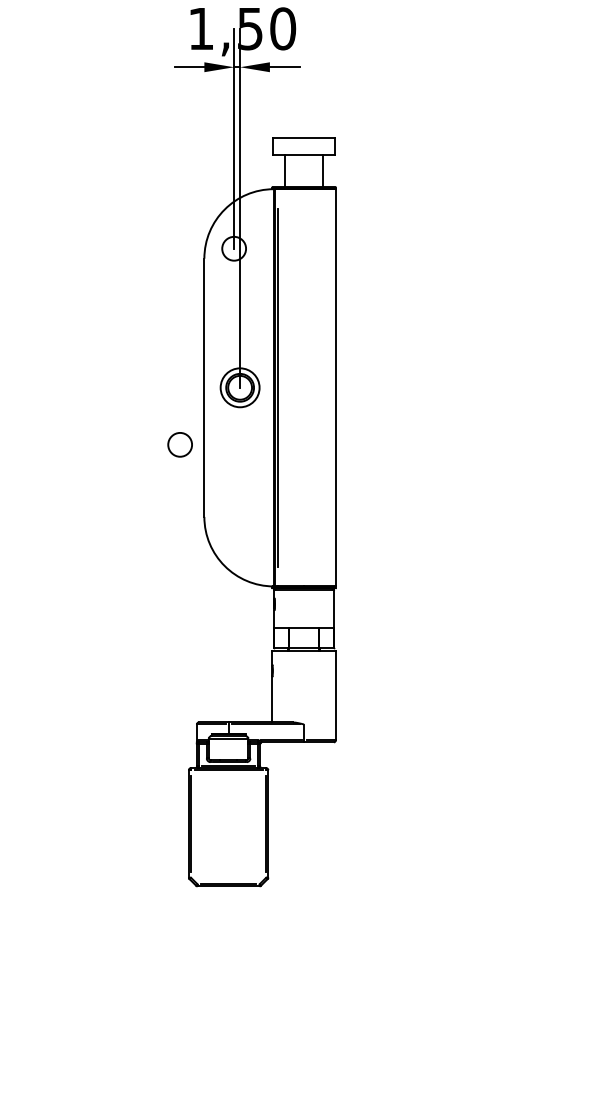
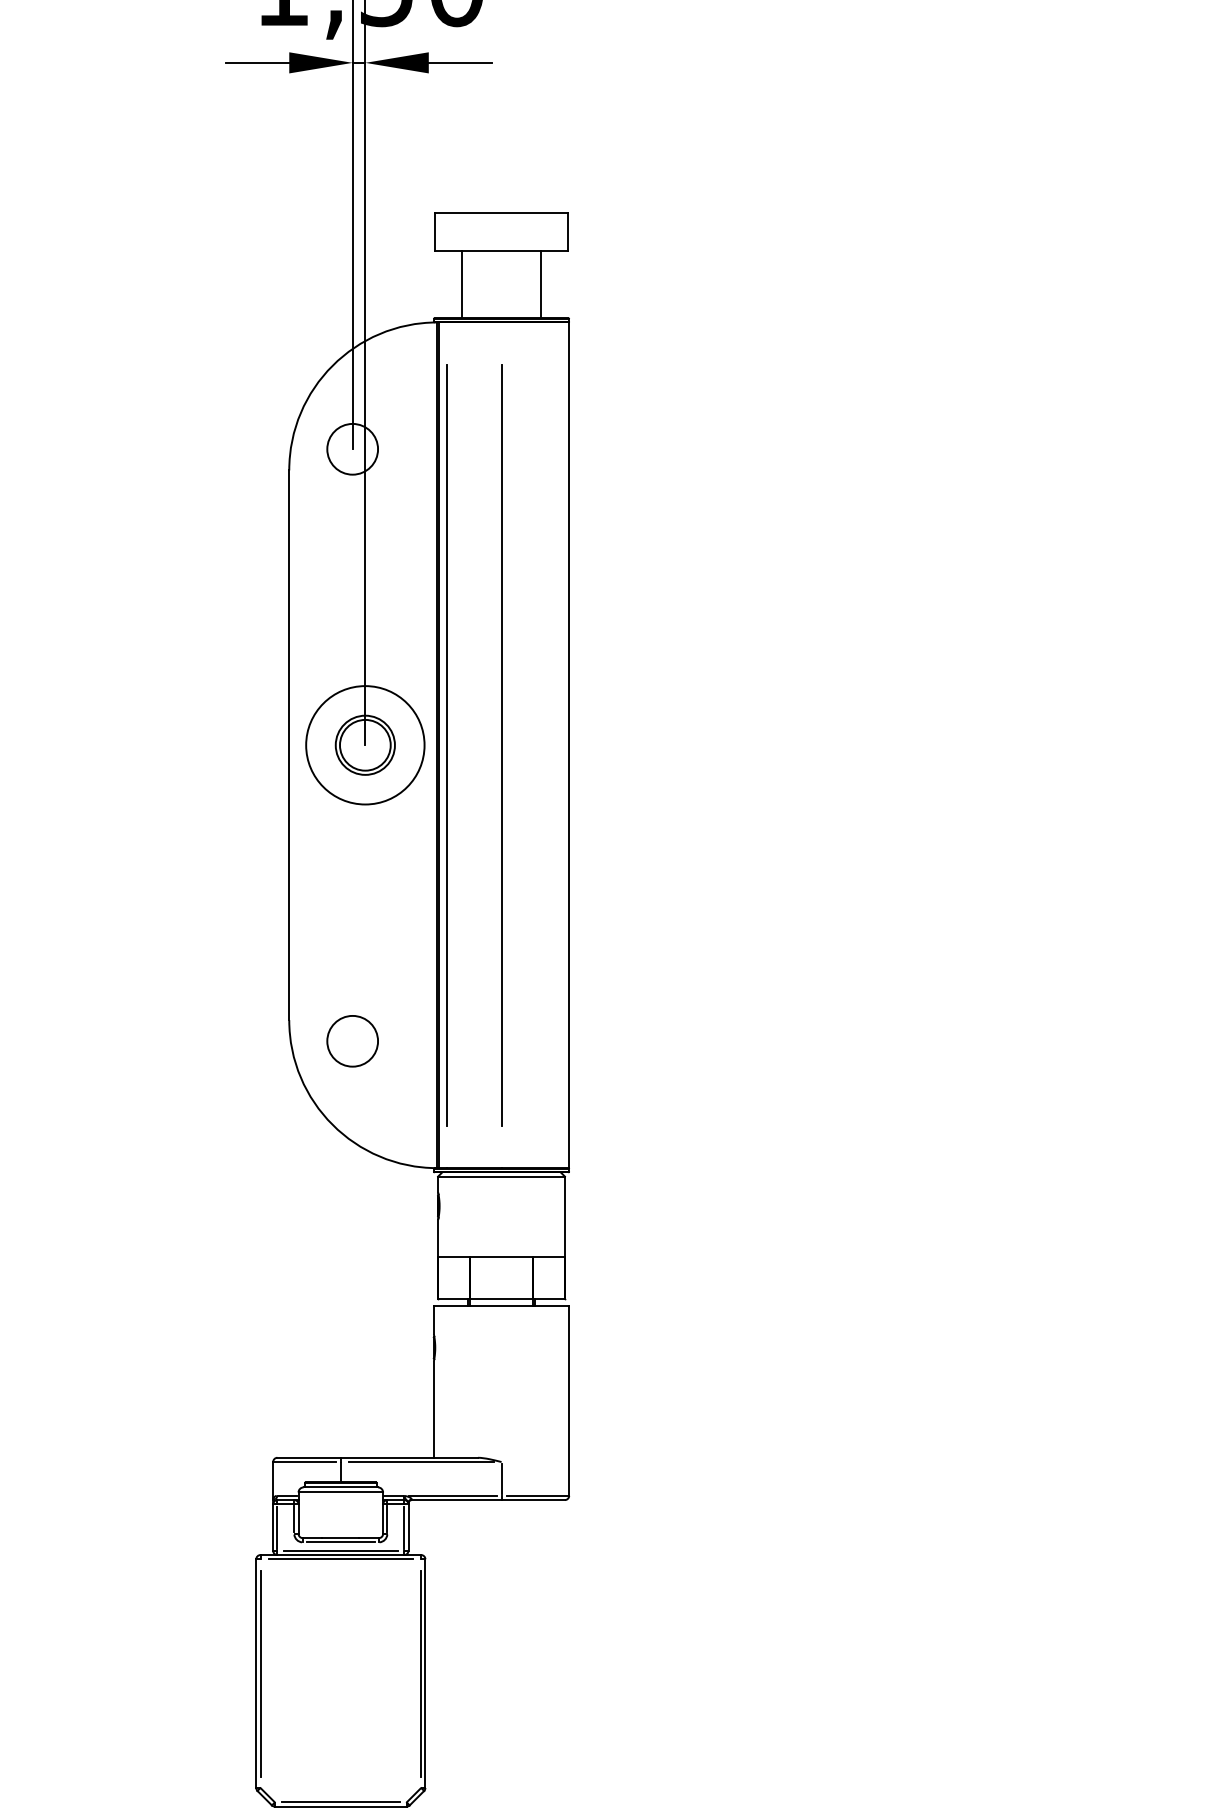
circle: (239, 387) -> (364, 744), size x1.43
line: (304, 387) -> (502, 744), added
circle: (179, 444) -> (351, 1040), moved

